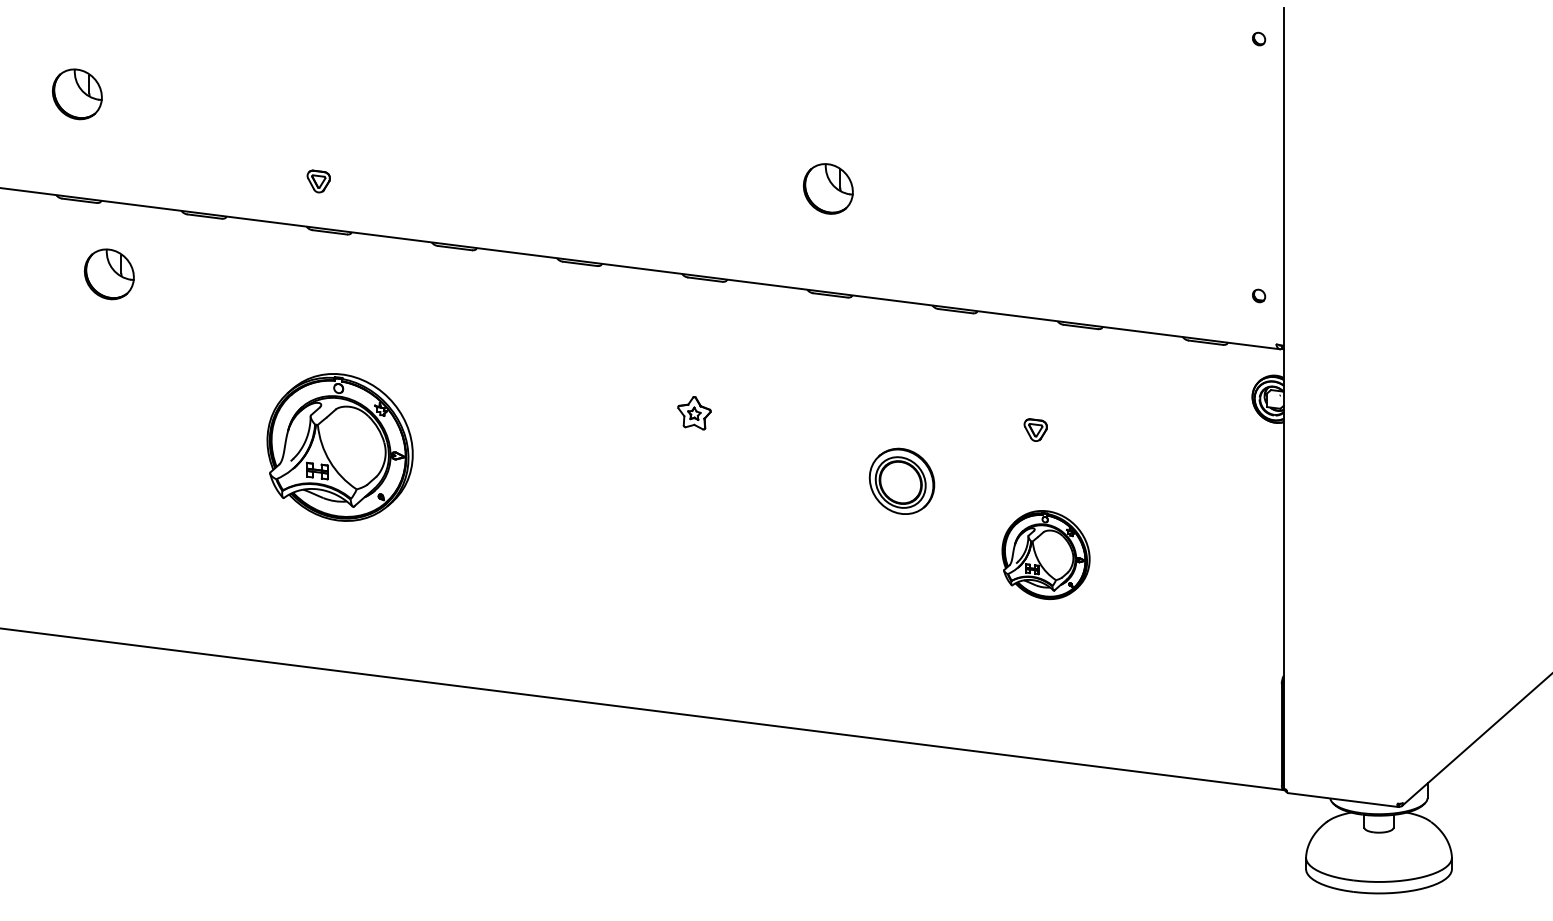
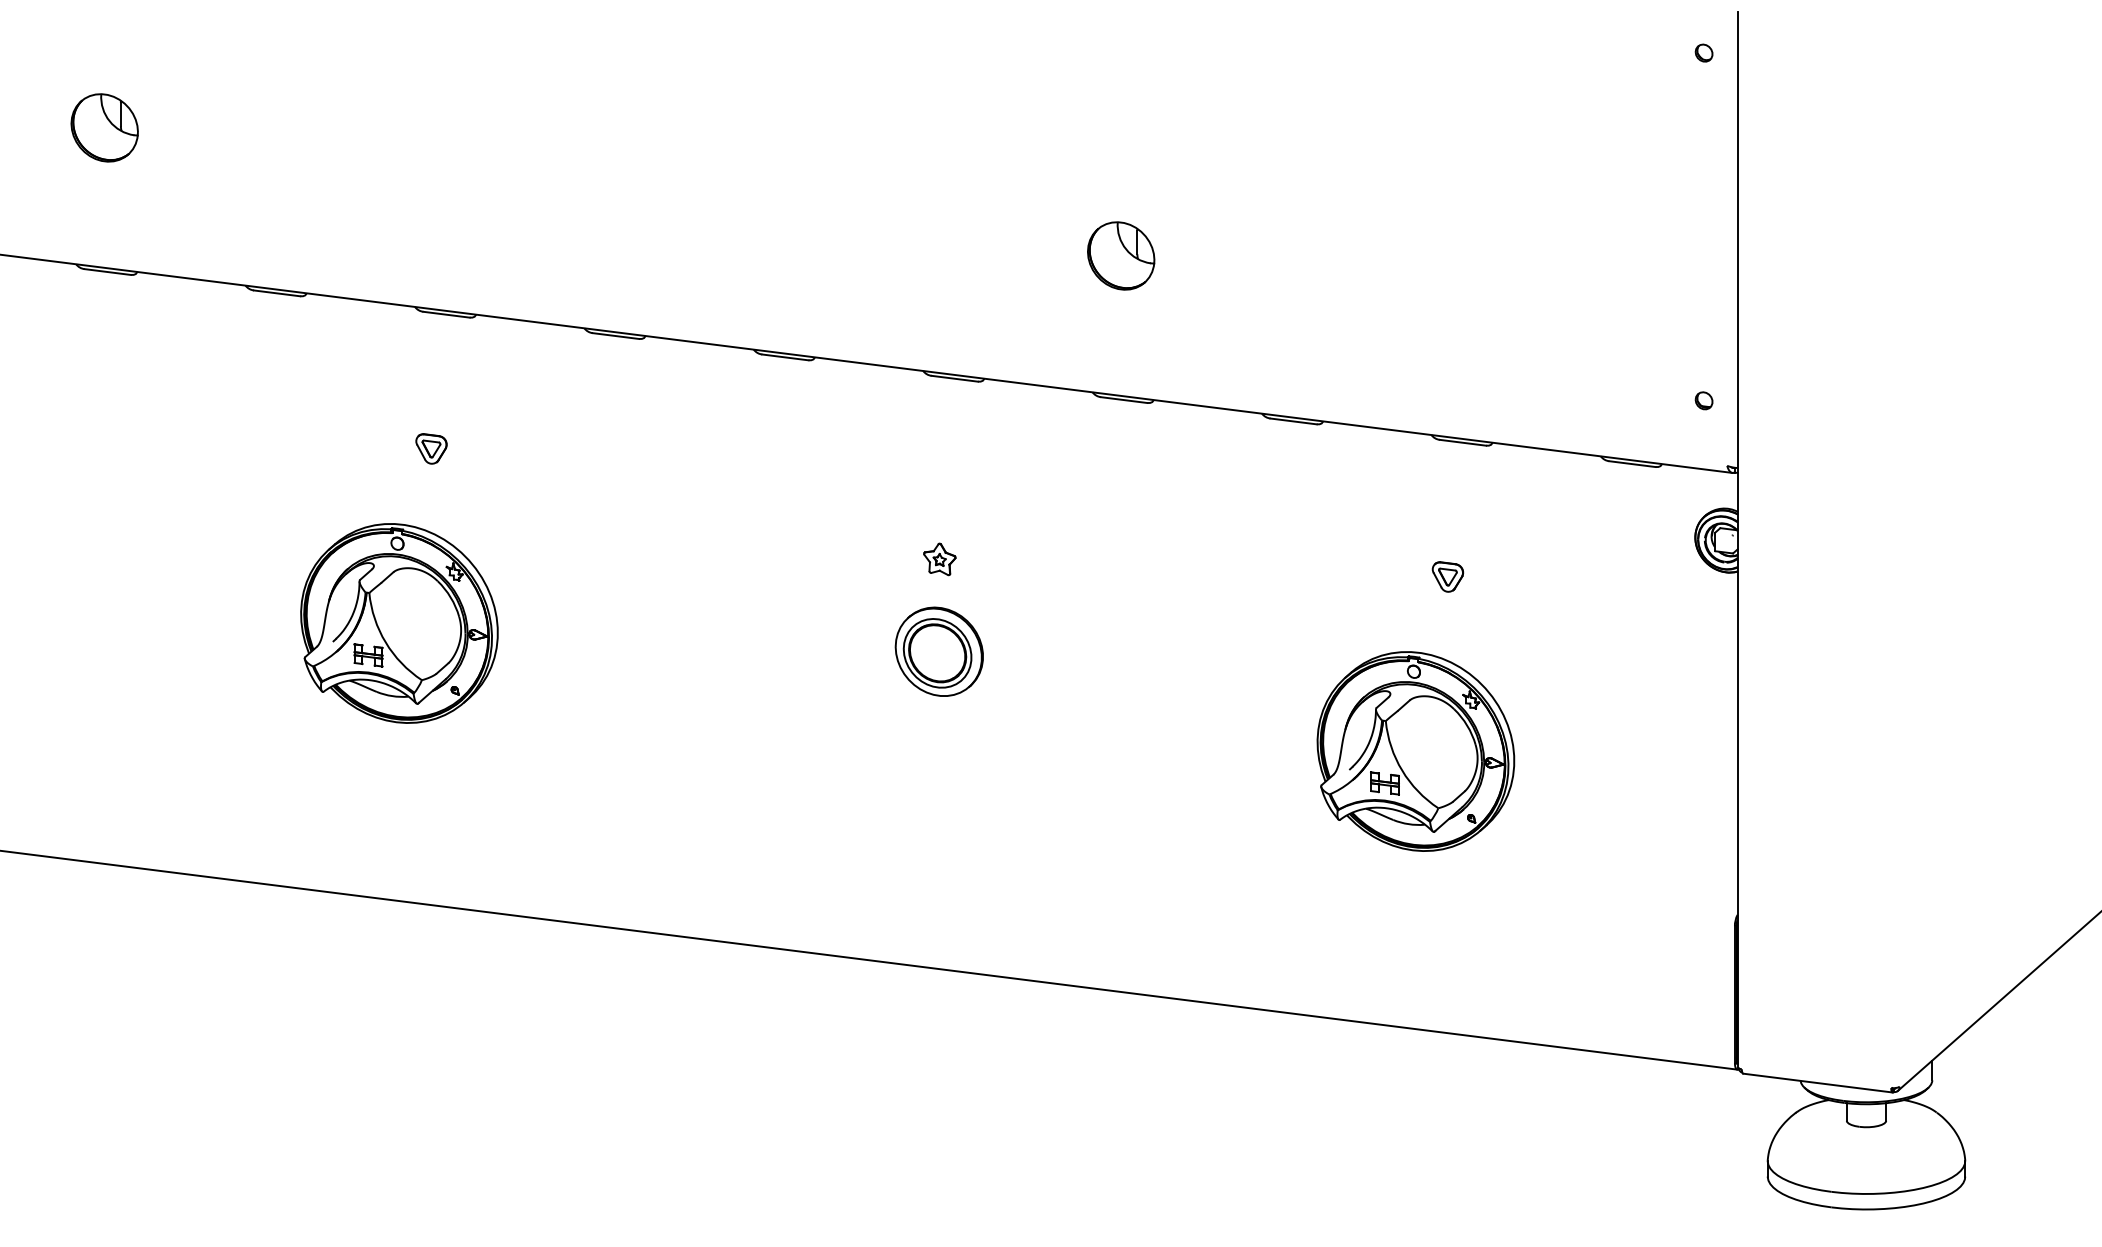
part: (318, 181) -> (431, 448), moved
part: (108, 274) -> (146, 371), removed
part: (693, 412) -> (938, 558), size x0.71
part: (1035, 429) -> (1447, 576), moved
part: (339, 447) -> (398, 623), moved
part: (901, 480) -> (938, 650), moved
part: (1045, 554) -> (1415, 750), size x1.67

